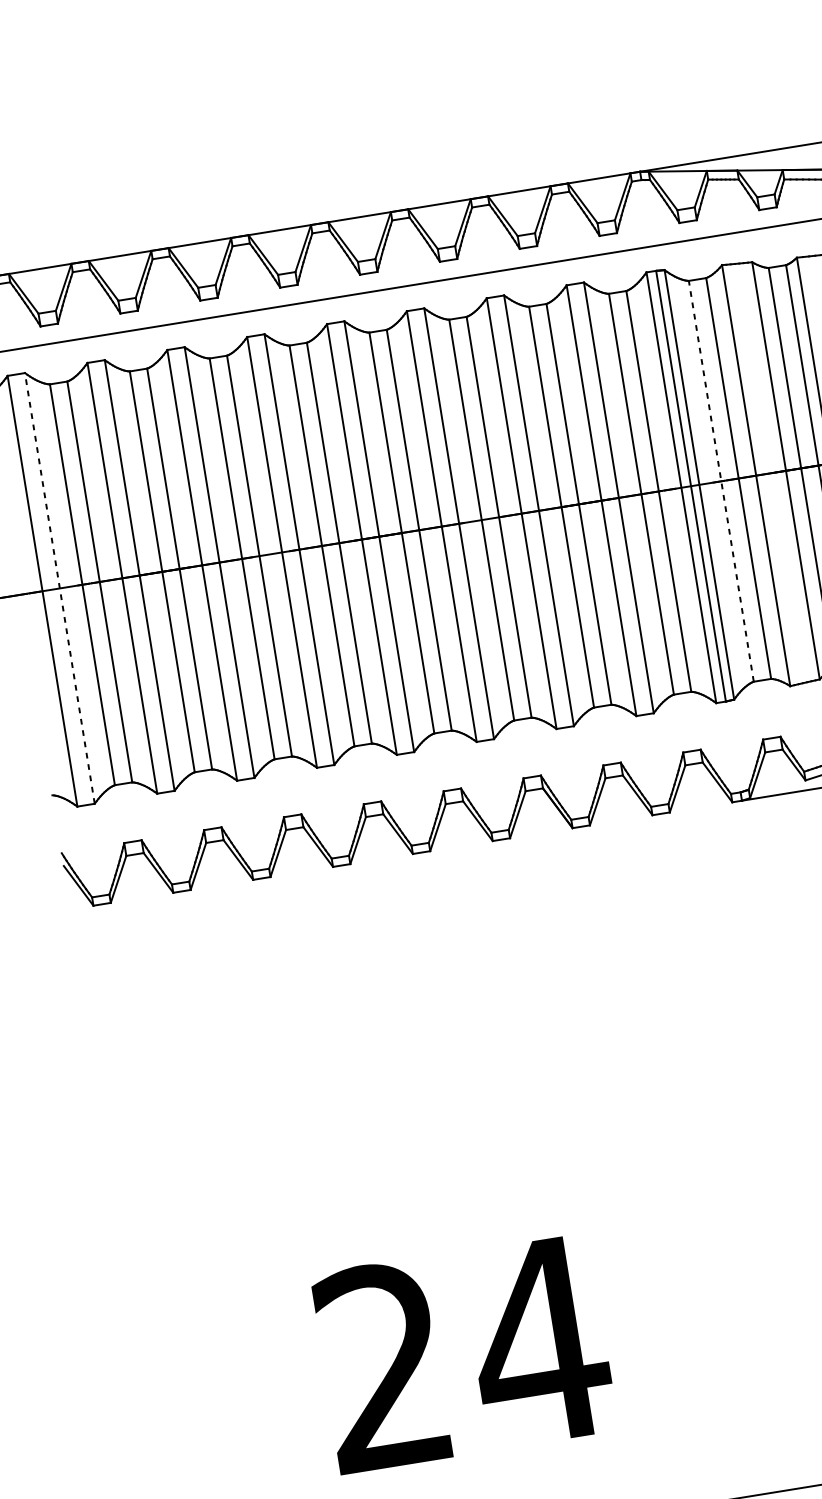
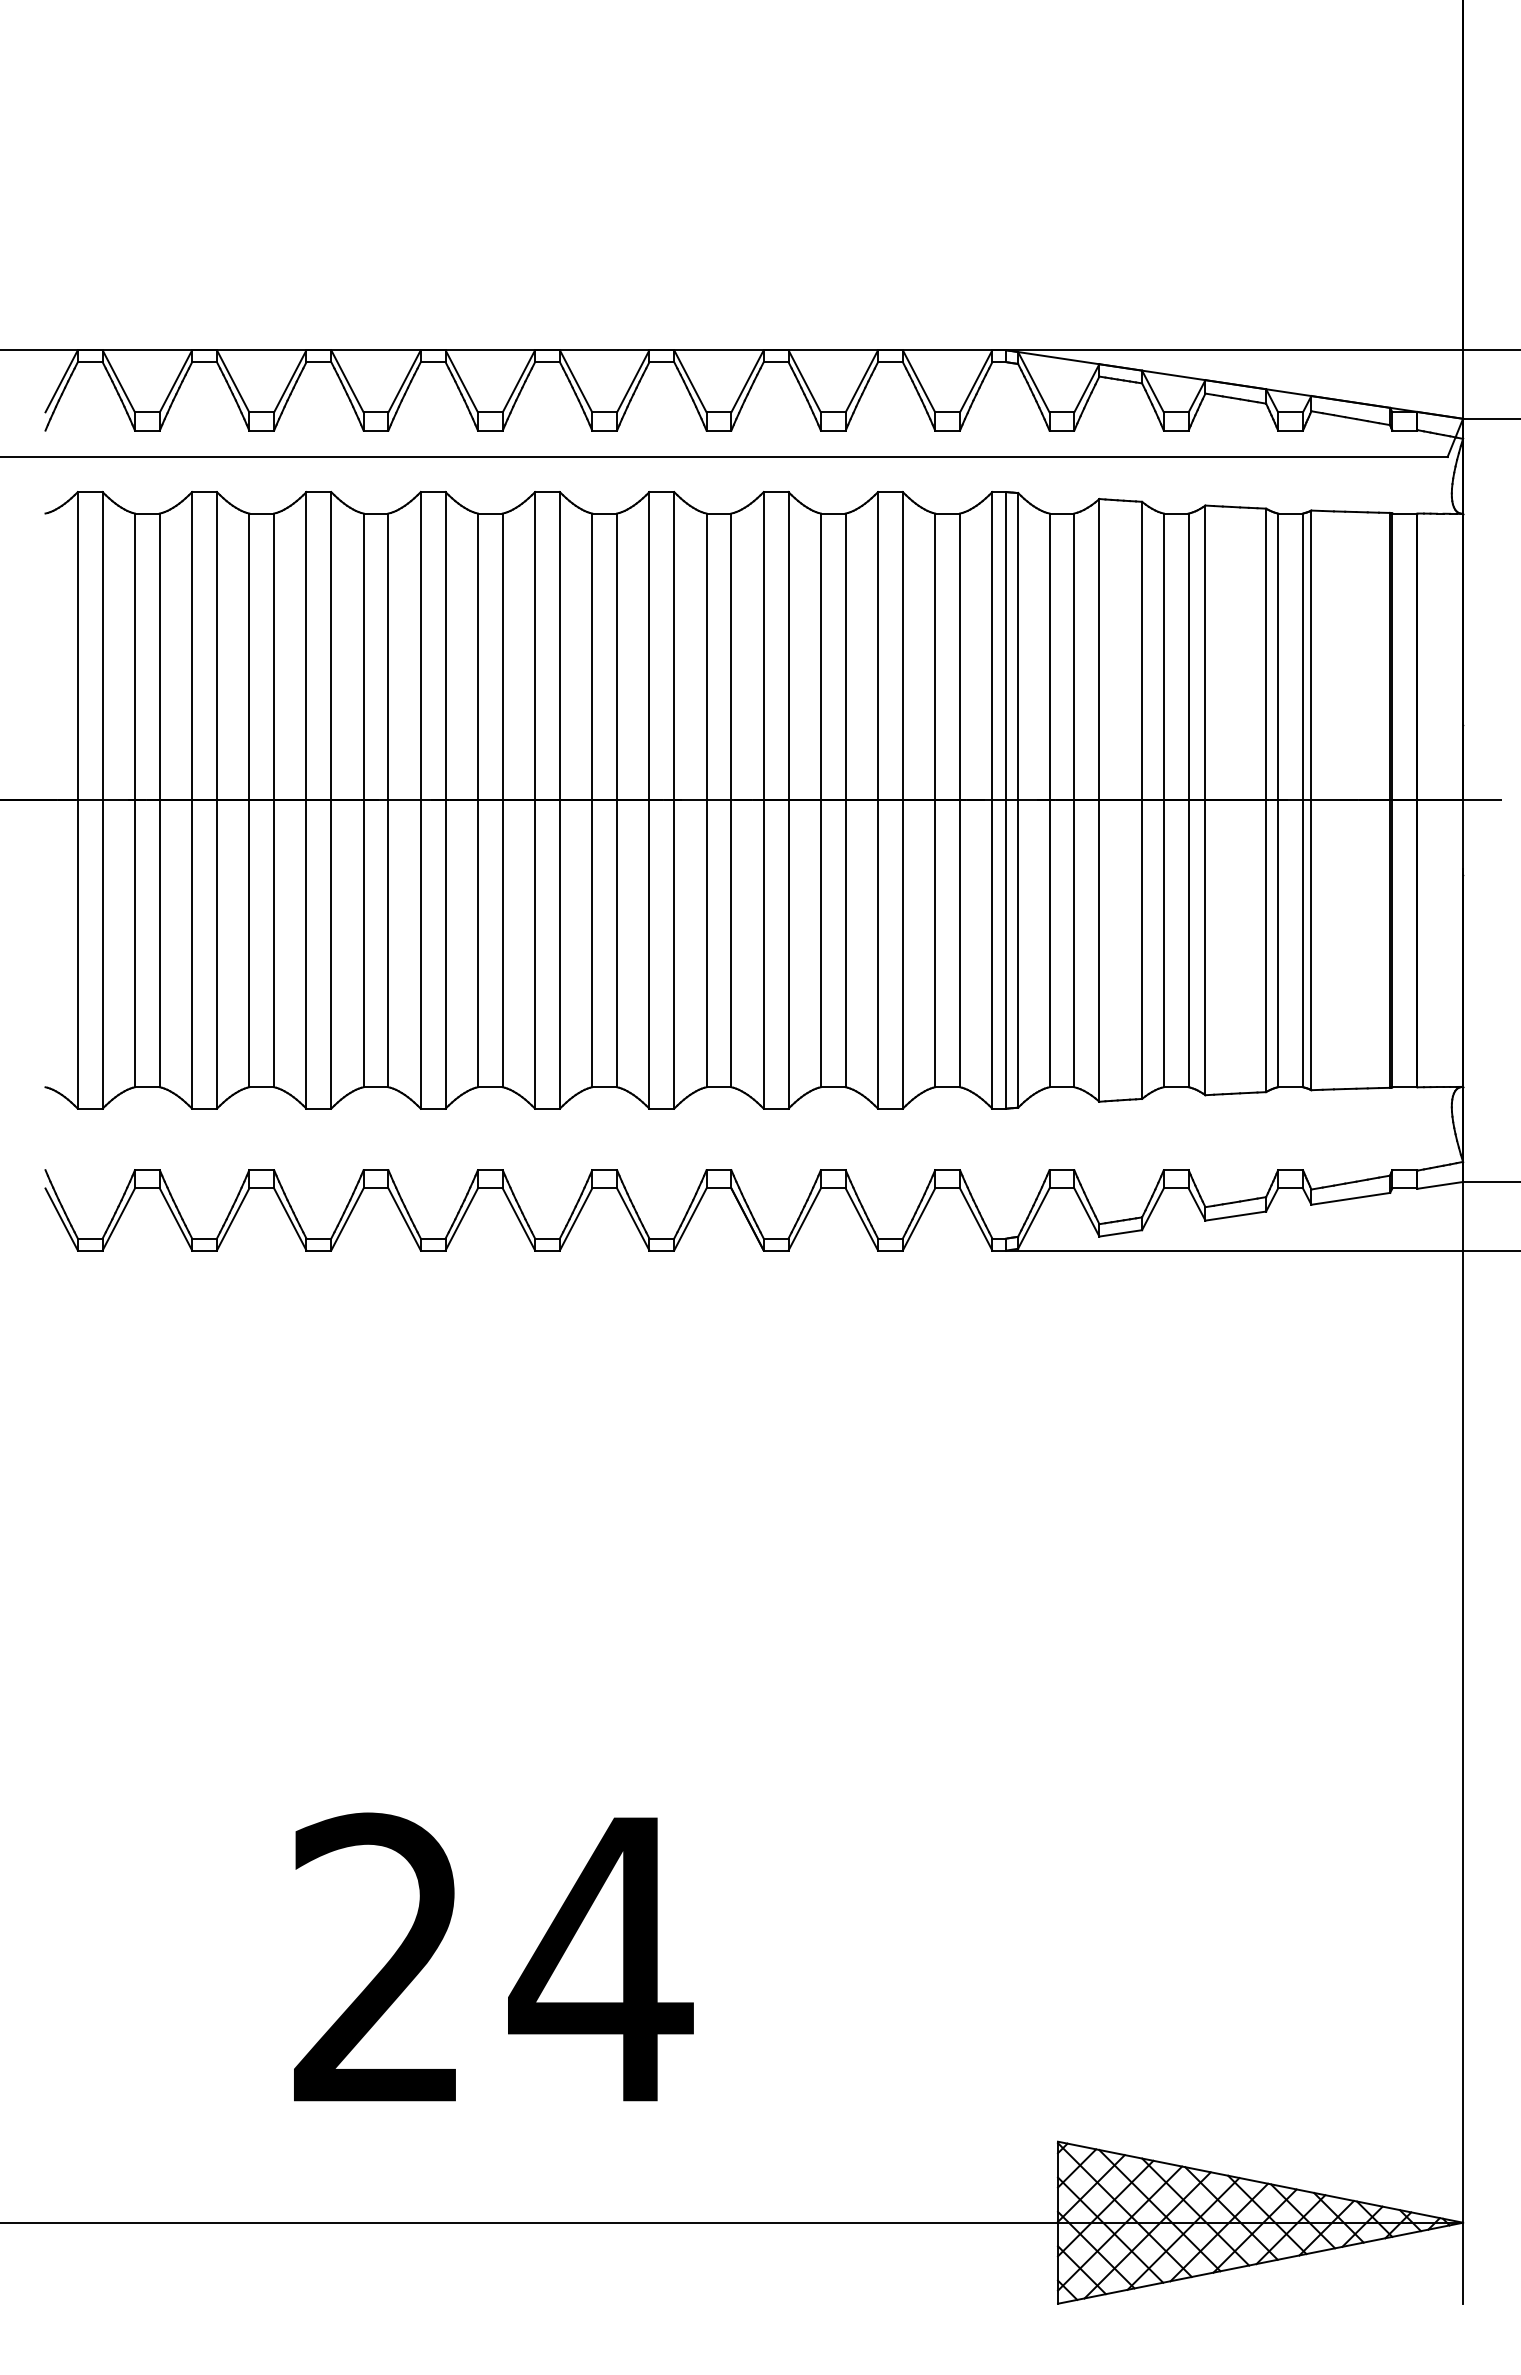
line: (721, 481) -> (1049, 800), dashed -> solid
line: (59, 587) -> (102, 799), dashed -> solid

